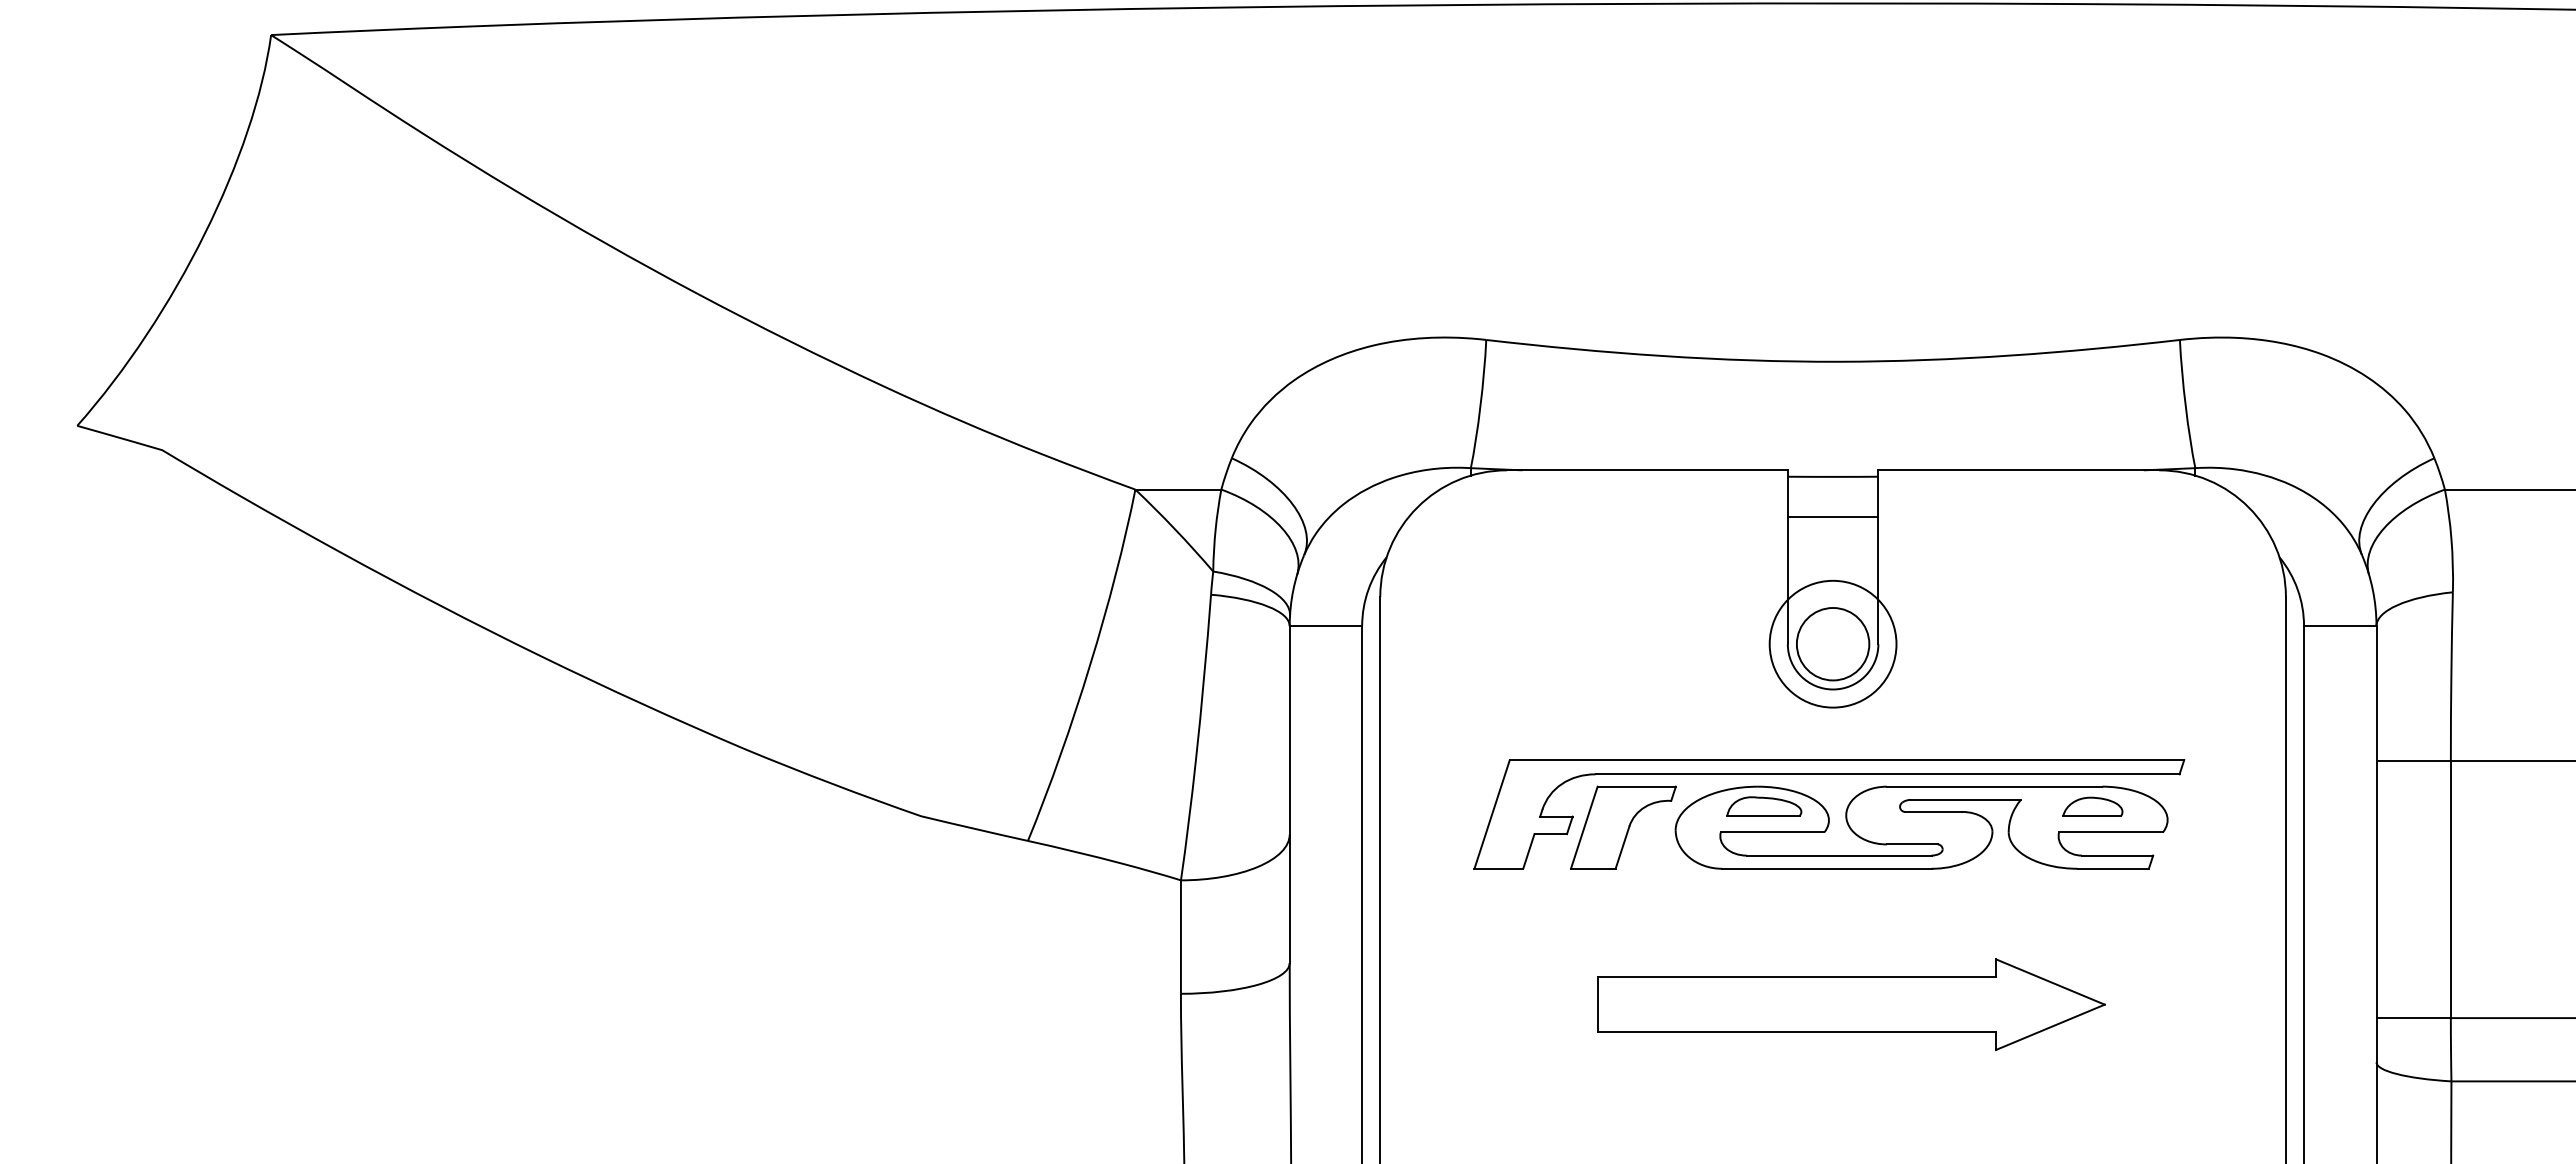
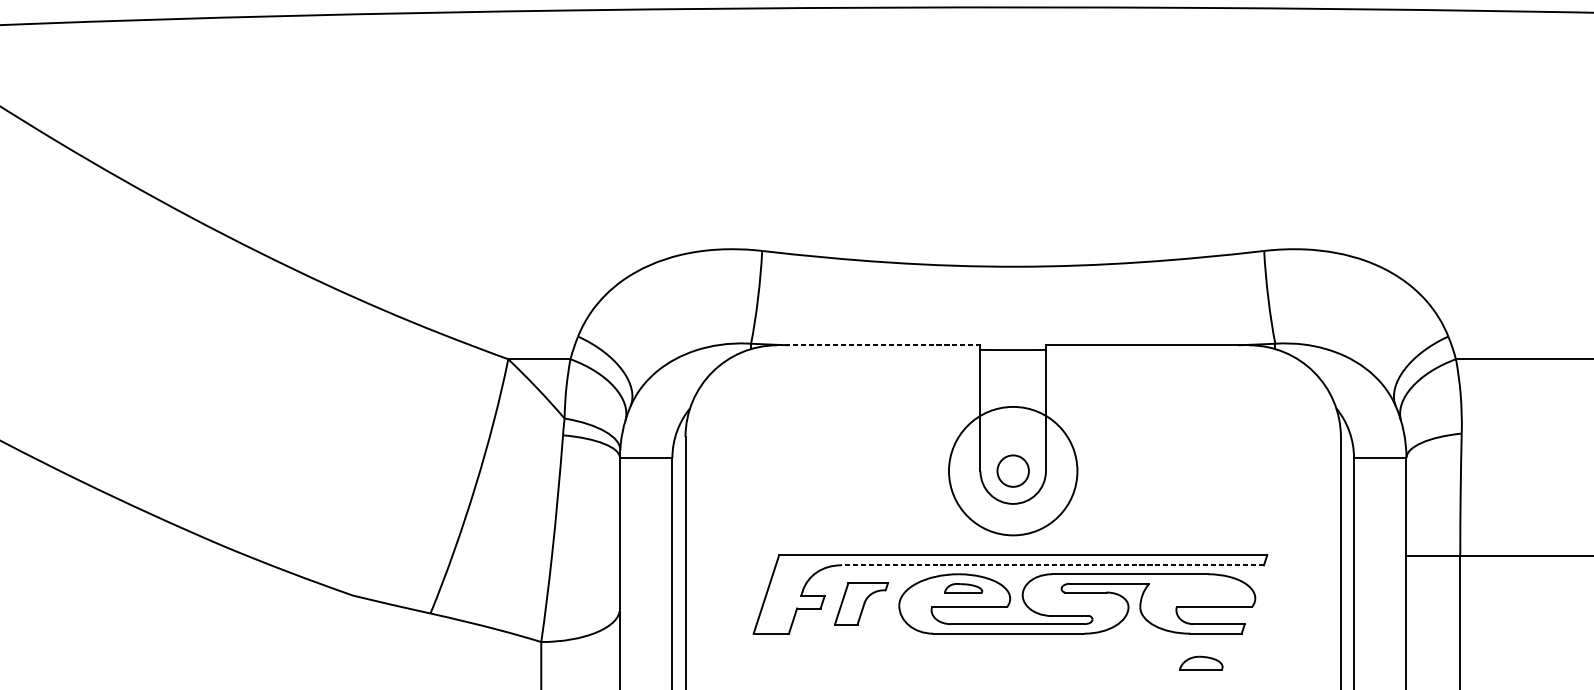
line: (1647, 470) -> (878, 345), solid -> dashed
line: (1832, 517) -> (1012, 379), removed
circle: (1832, 643) -> (1012, 470), size x1.4
circle: (1832, 644) -> (1012, 471), size x0.6
line: (1887, 774) -> (1052, 565), solid -> dashed
part: (1764, 806) -> (963, 588), size x0.7
part: (2092, 806) -> (1200, 663), moved
part: (1623, 827) -> (861, 603), size x0.7

